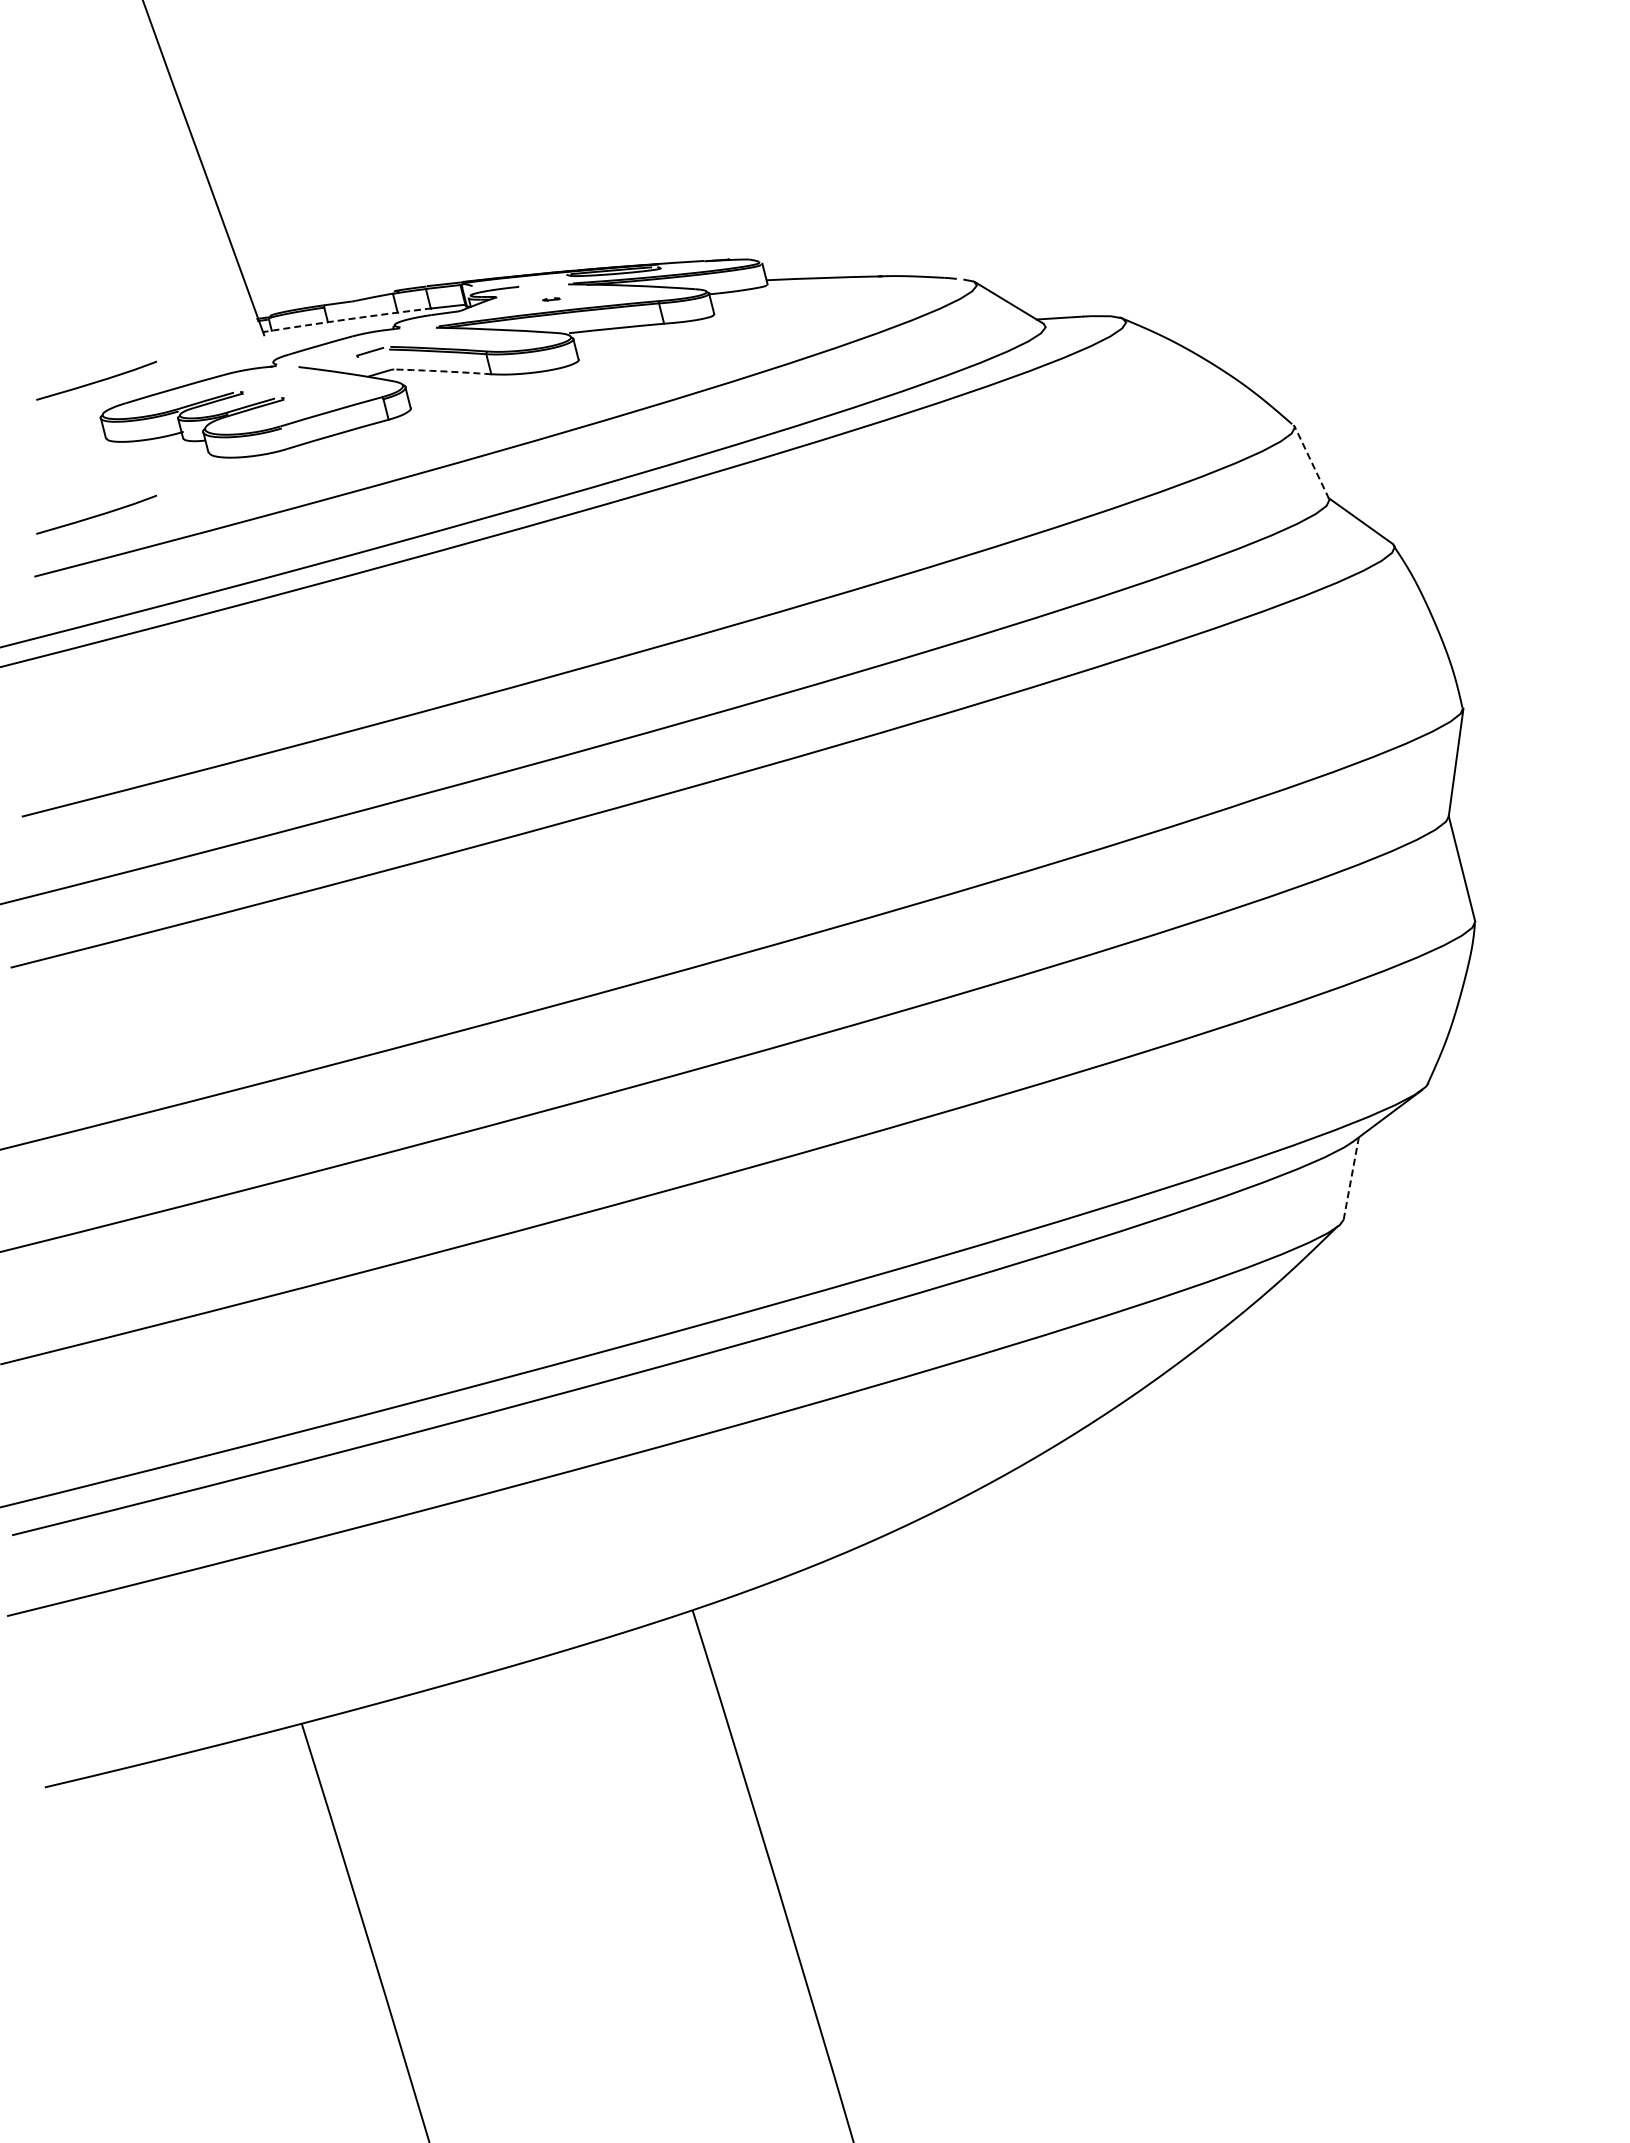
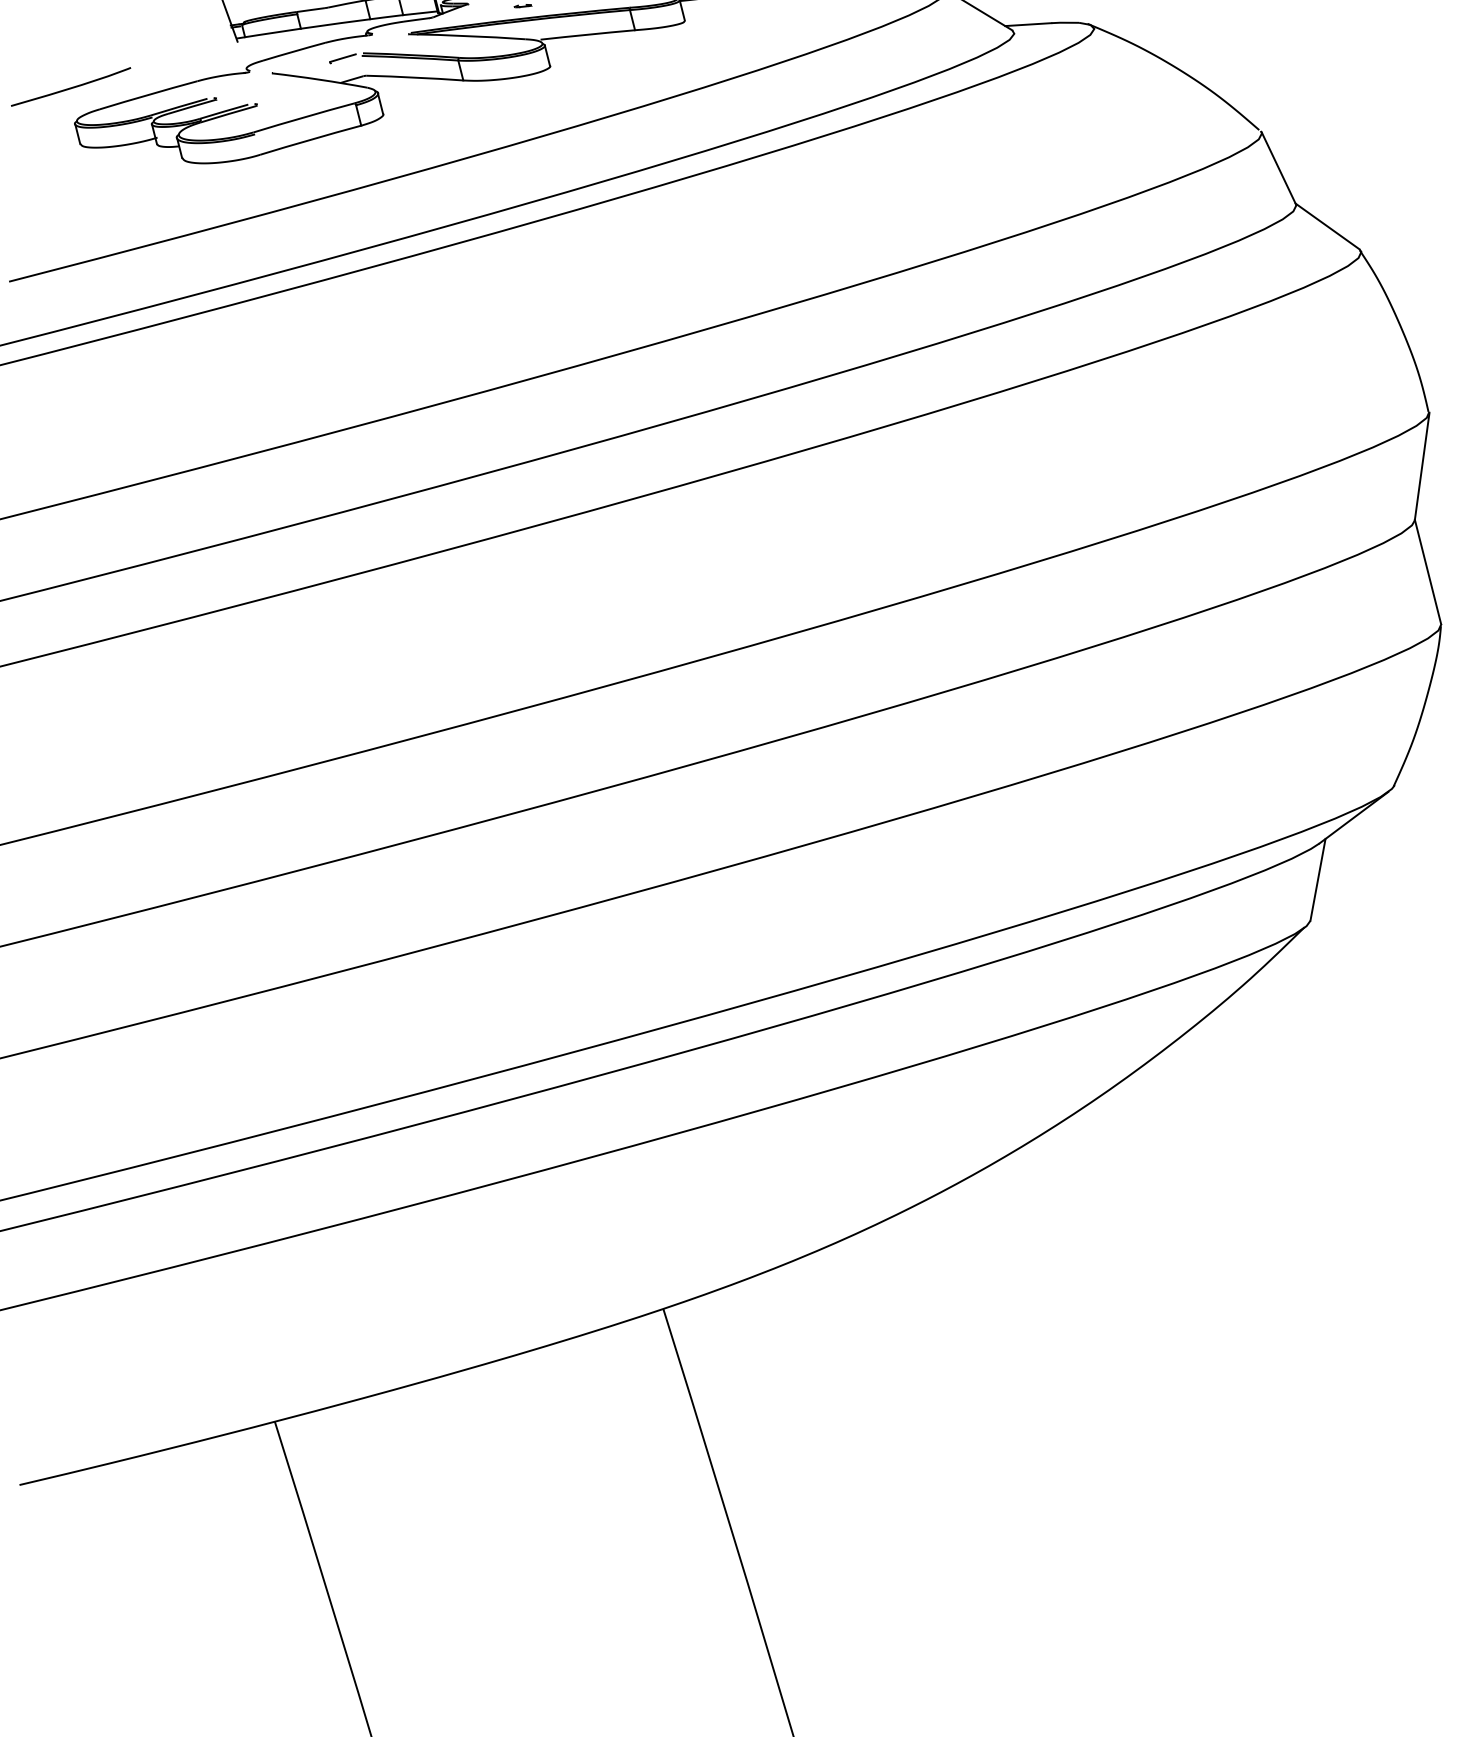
arc: (347, 319) -> (320, 26), dashed -> solid
arc: (442, 371) -> (414, 77), dashed -> solid
line: (1311, 462) -> (1278, 168), dashed -> solid
curve: (97, 514) -> (71, 219), removed
line: (1351, 1178) -> (1318, 879), dashed -> solid

